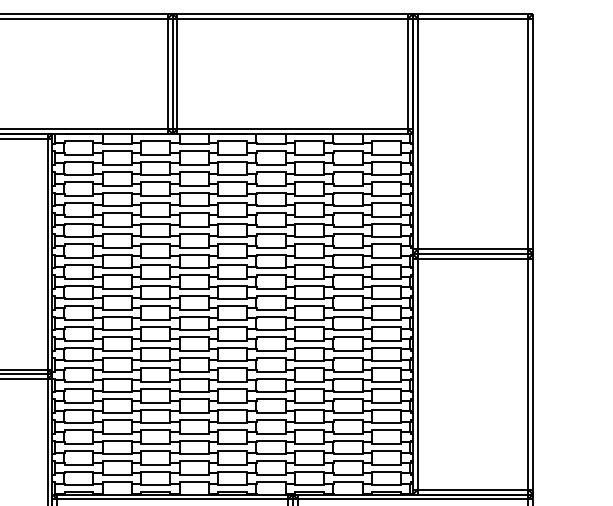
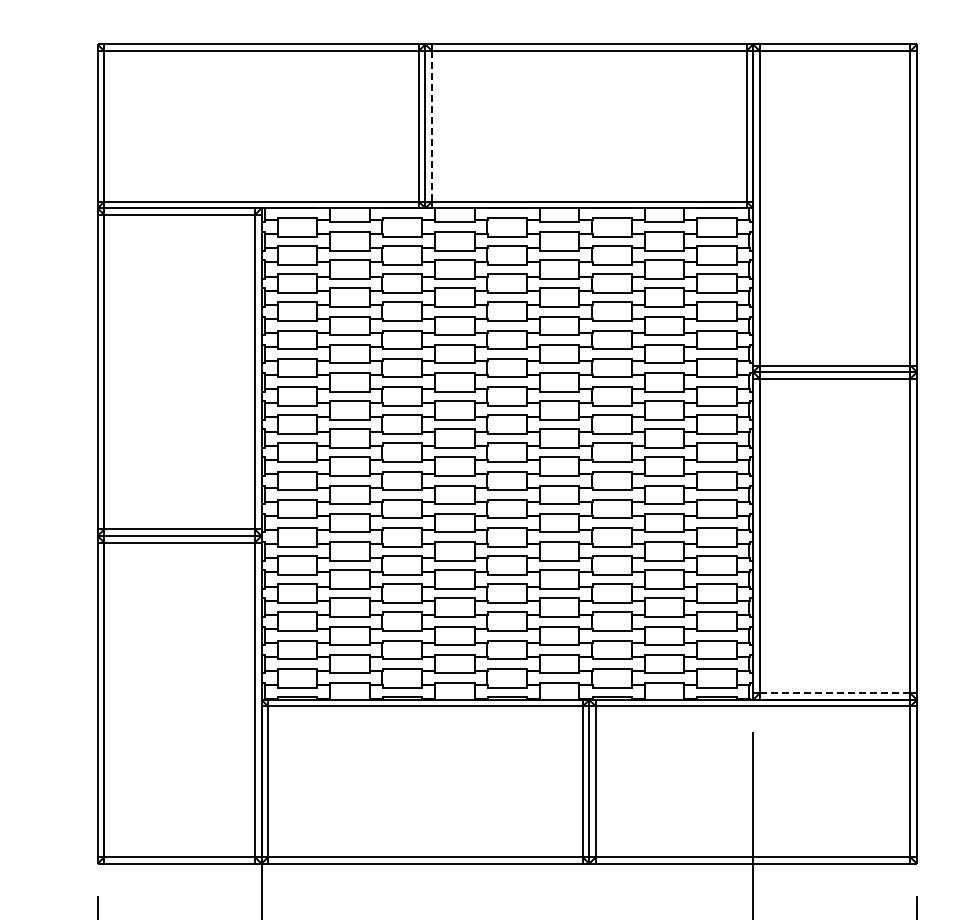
line: (177, 74) -> (431, 126), solid -> dashed
line: (473, 489) -> (835, 693), solid -> dashed

